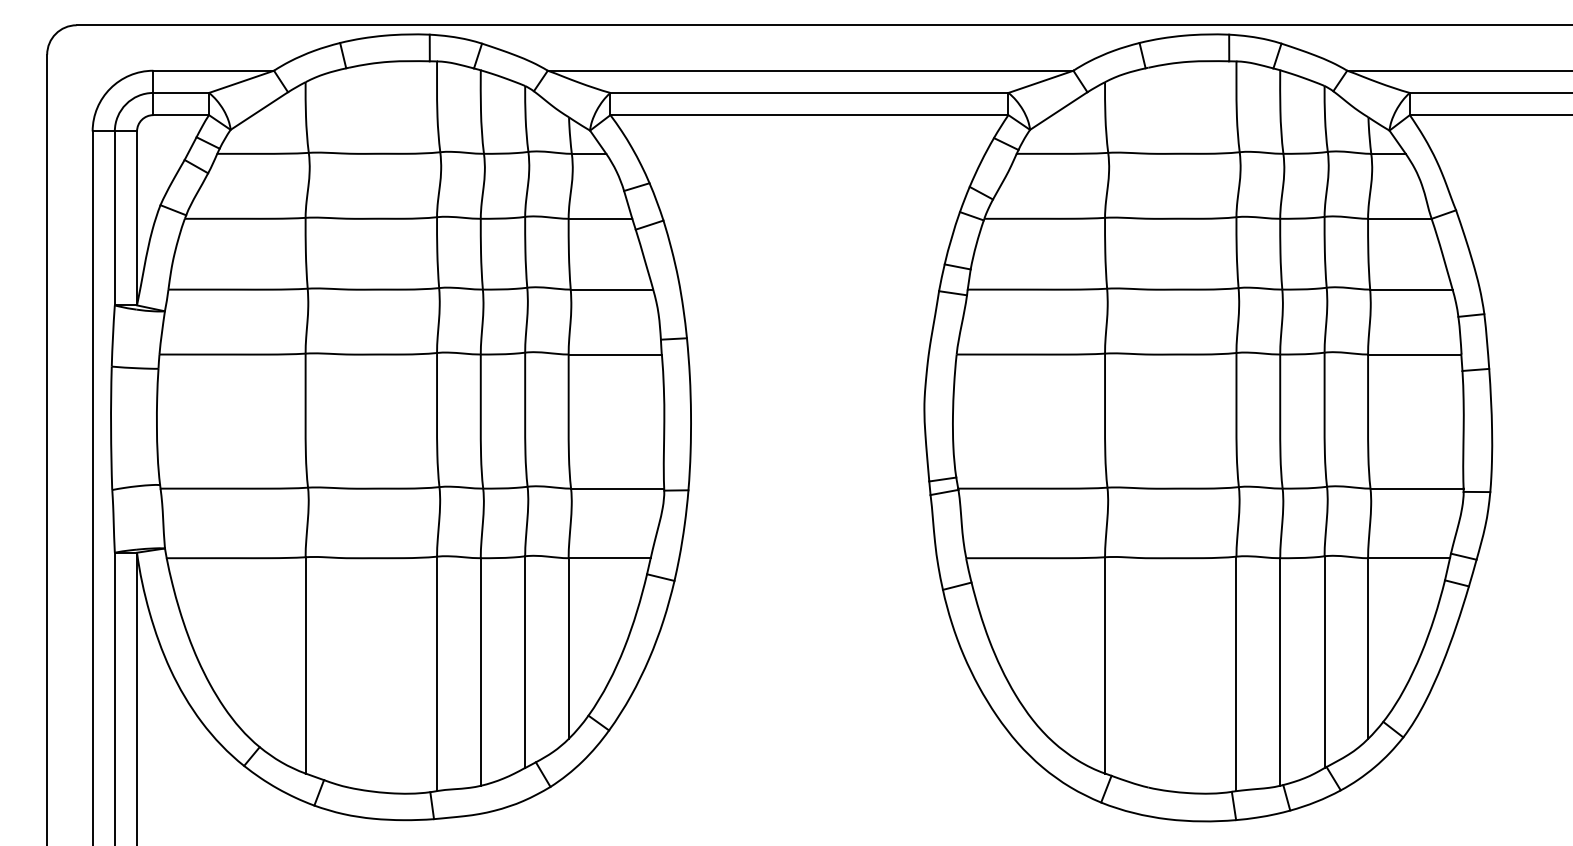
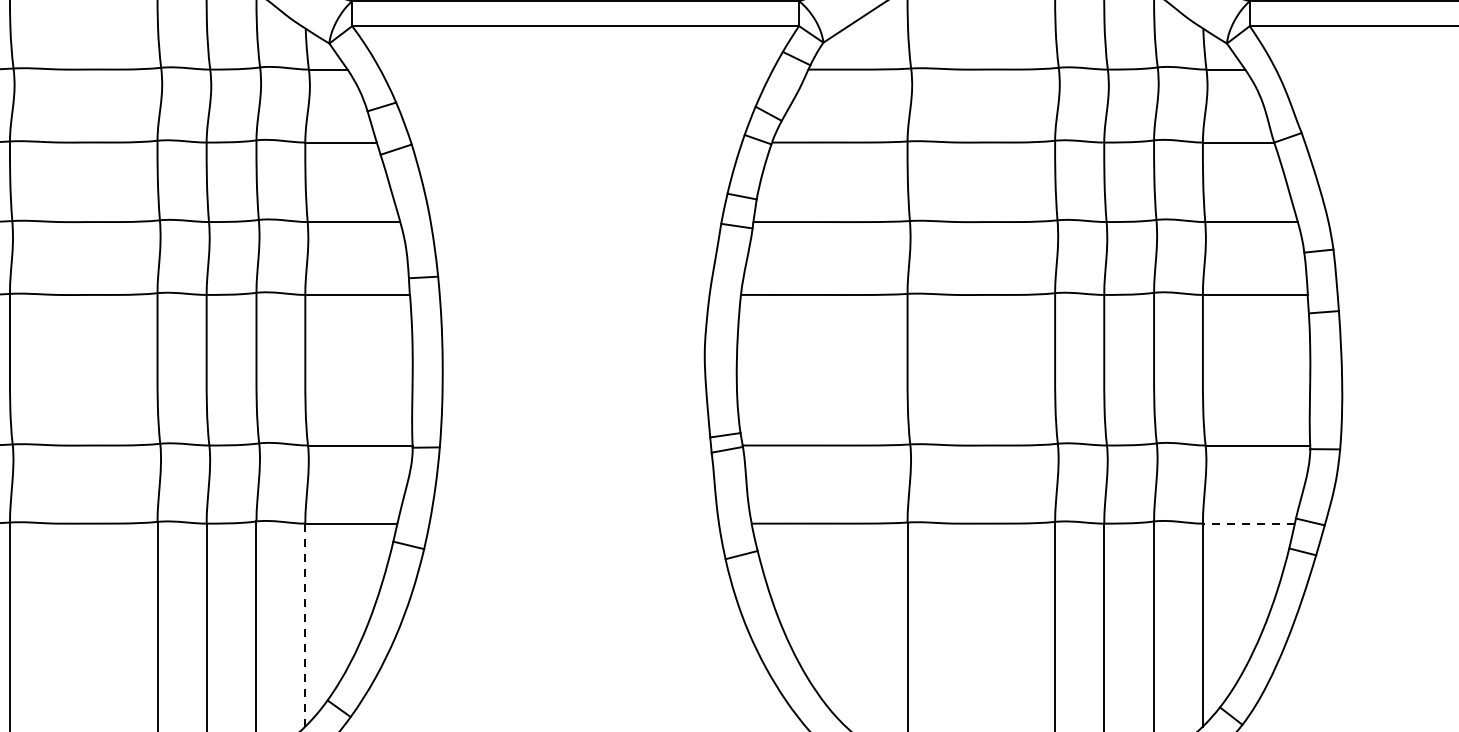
line: (1409, 558) -> (1249, 523), solid -> dashed
line: (568, 649) -> (305, 626), solid -> dashed

